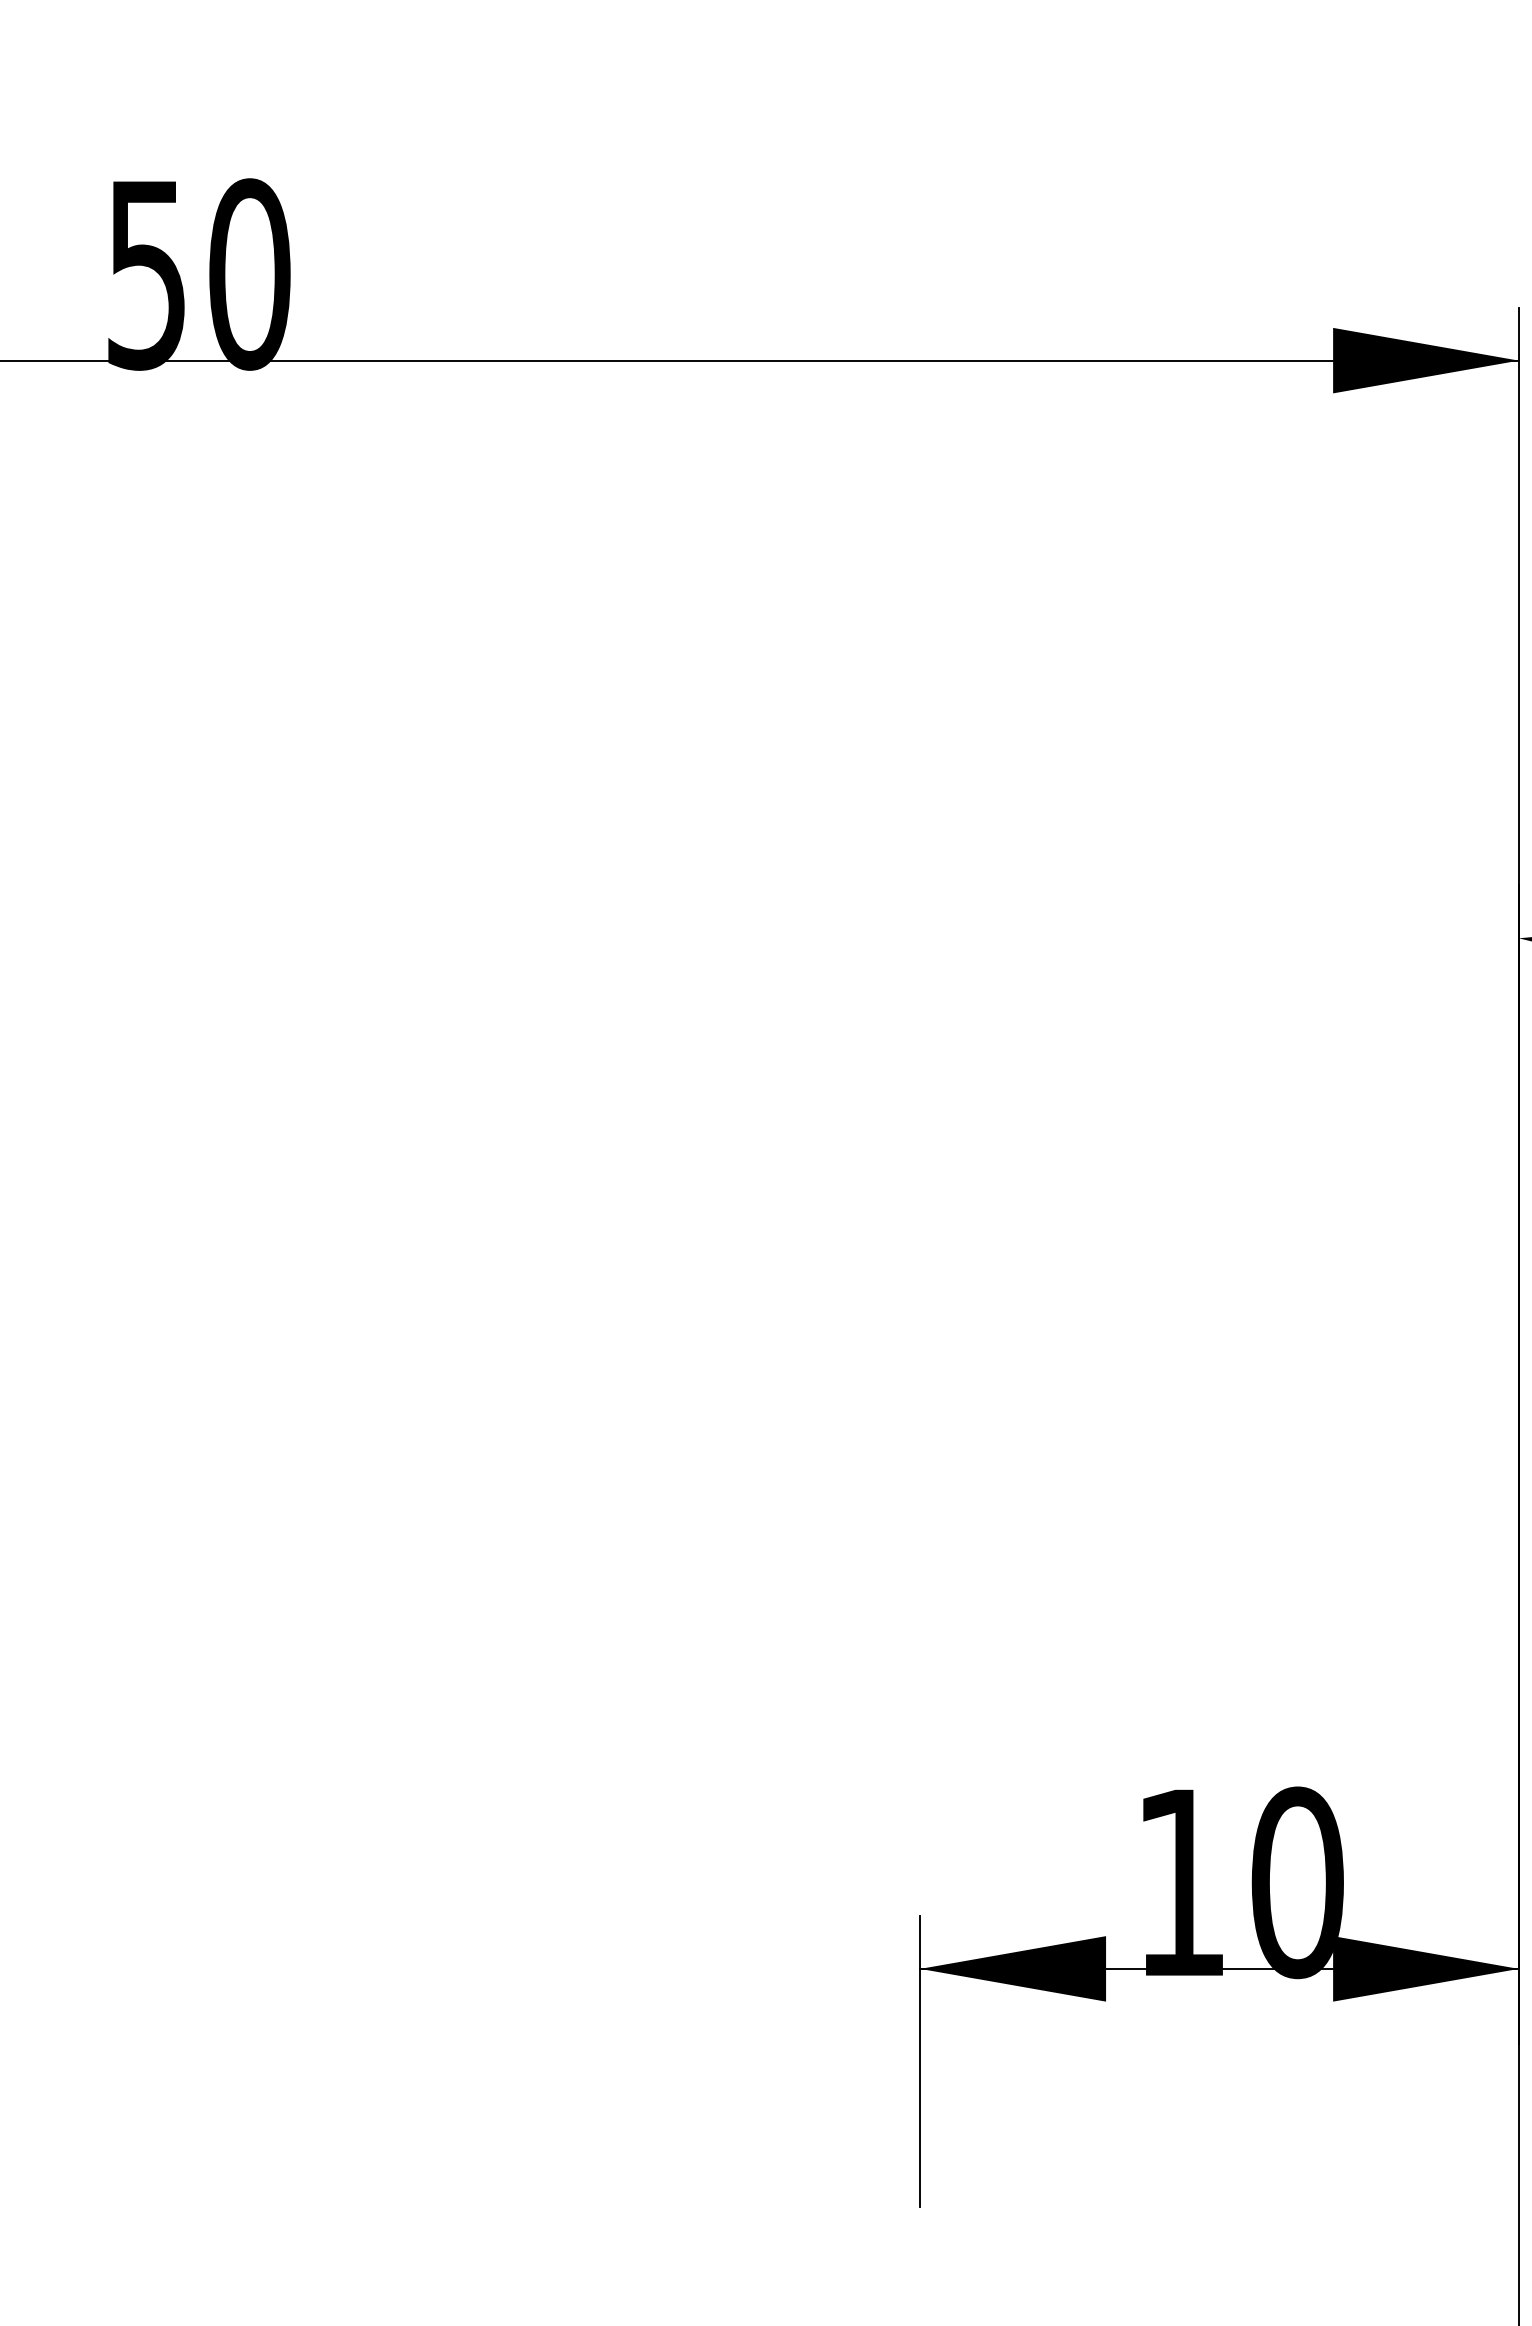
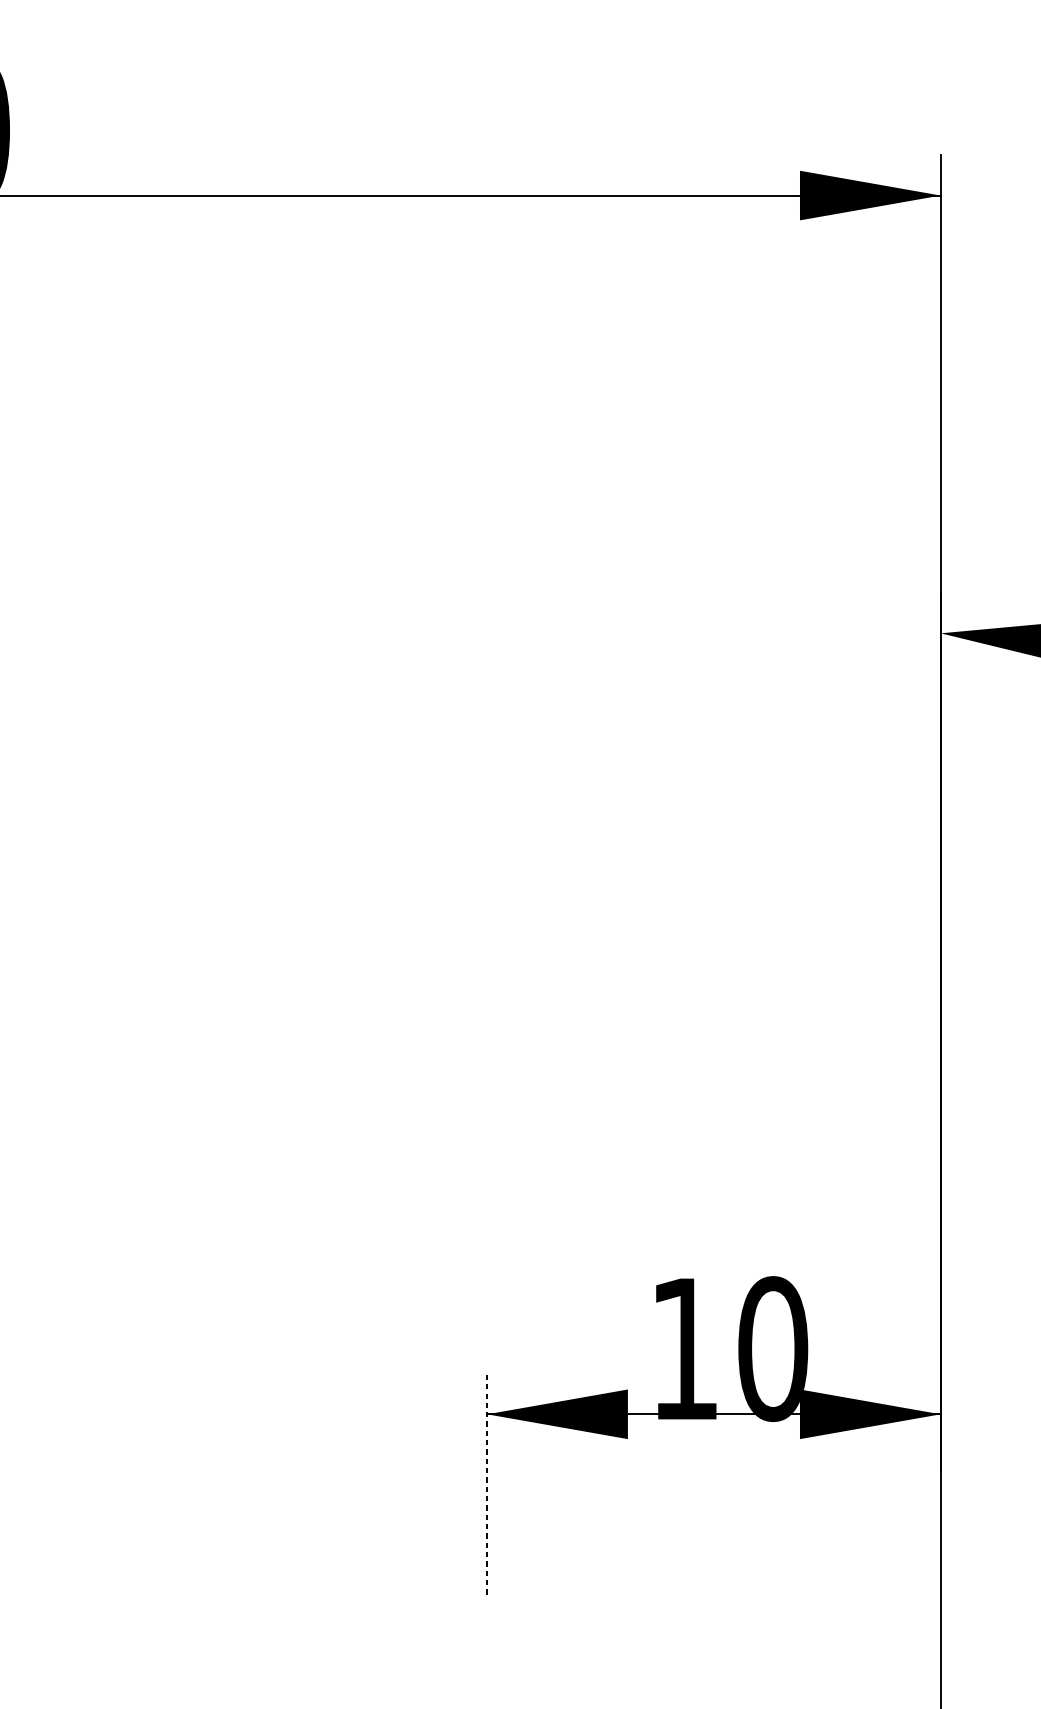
line: (920, 2061) -> (487, 1484), solid -> dashed

